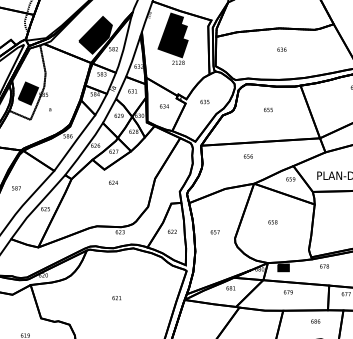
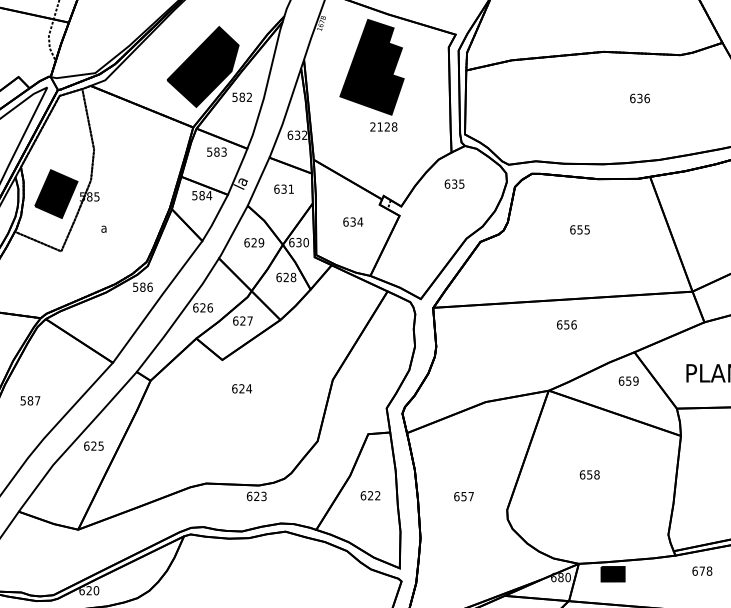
text: (281, 49) -> (639, 97), moved
text: (204, 102) -> (453, 185), moved
text: (247, 156) -> (564, 324), moved

